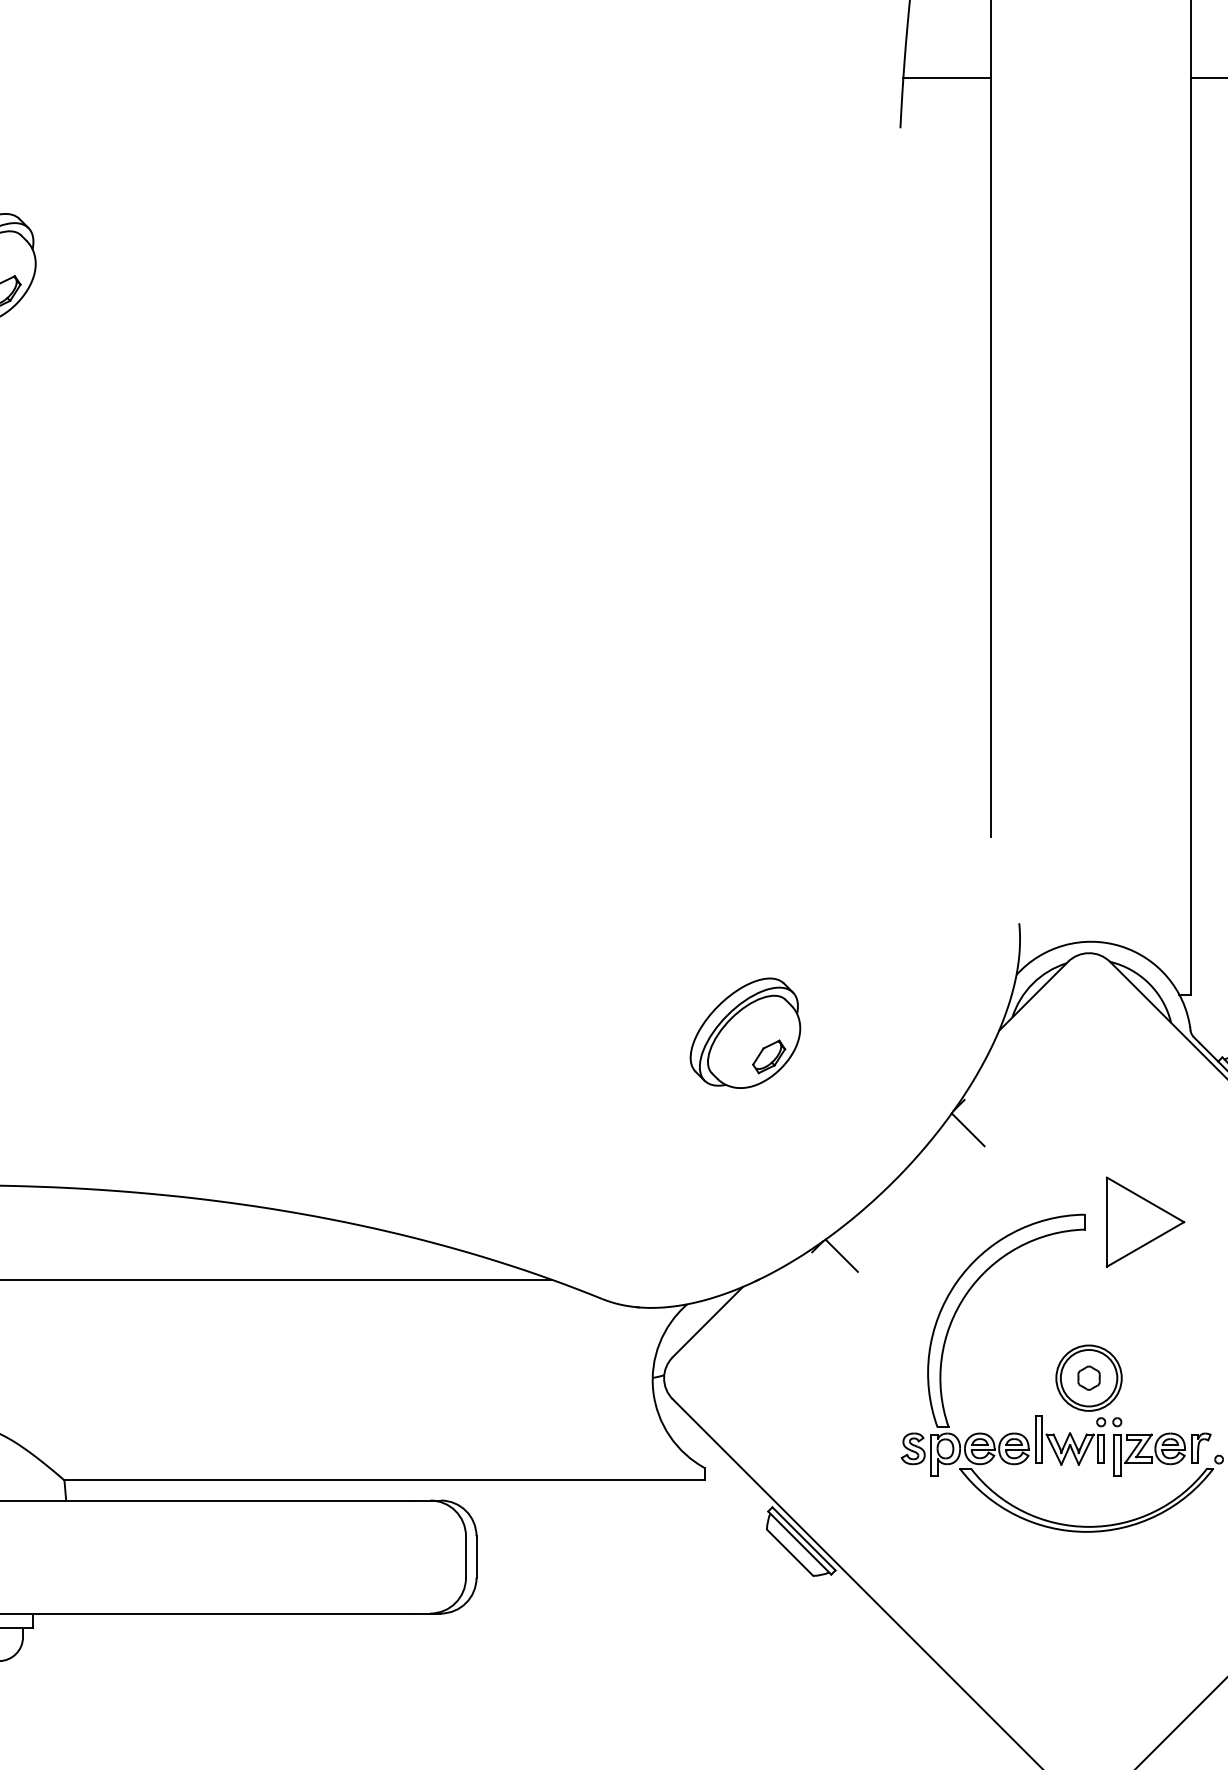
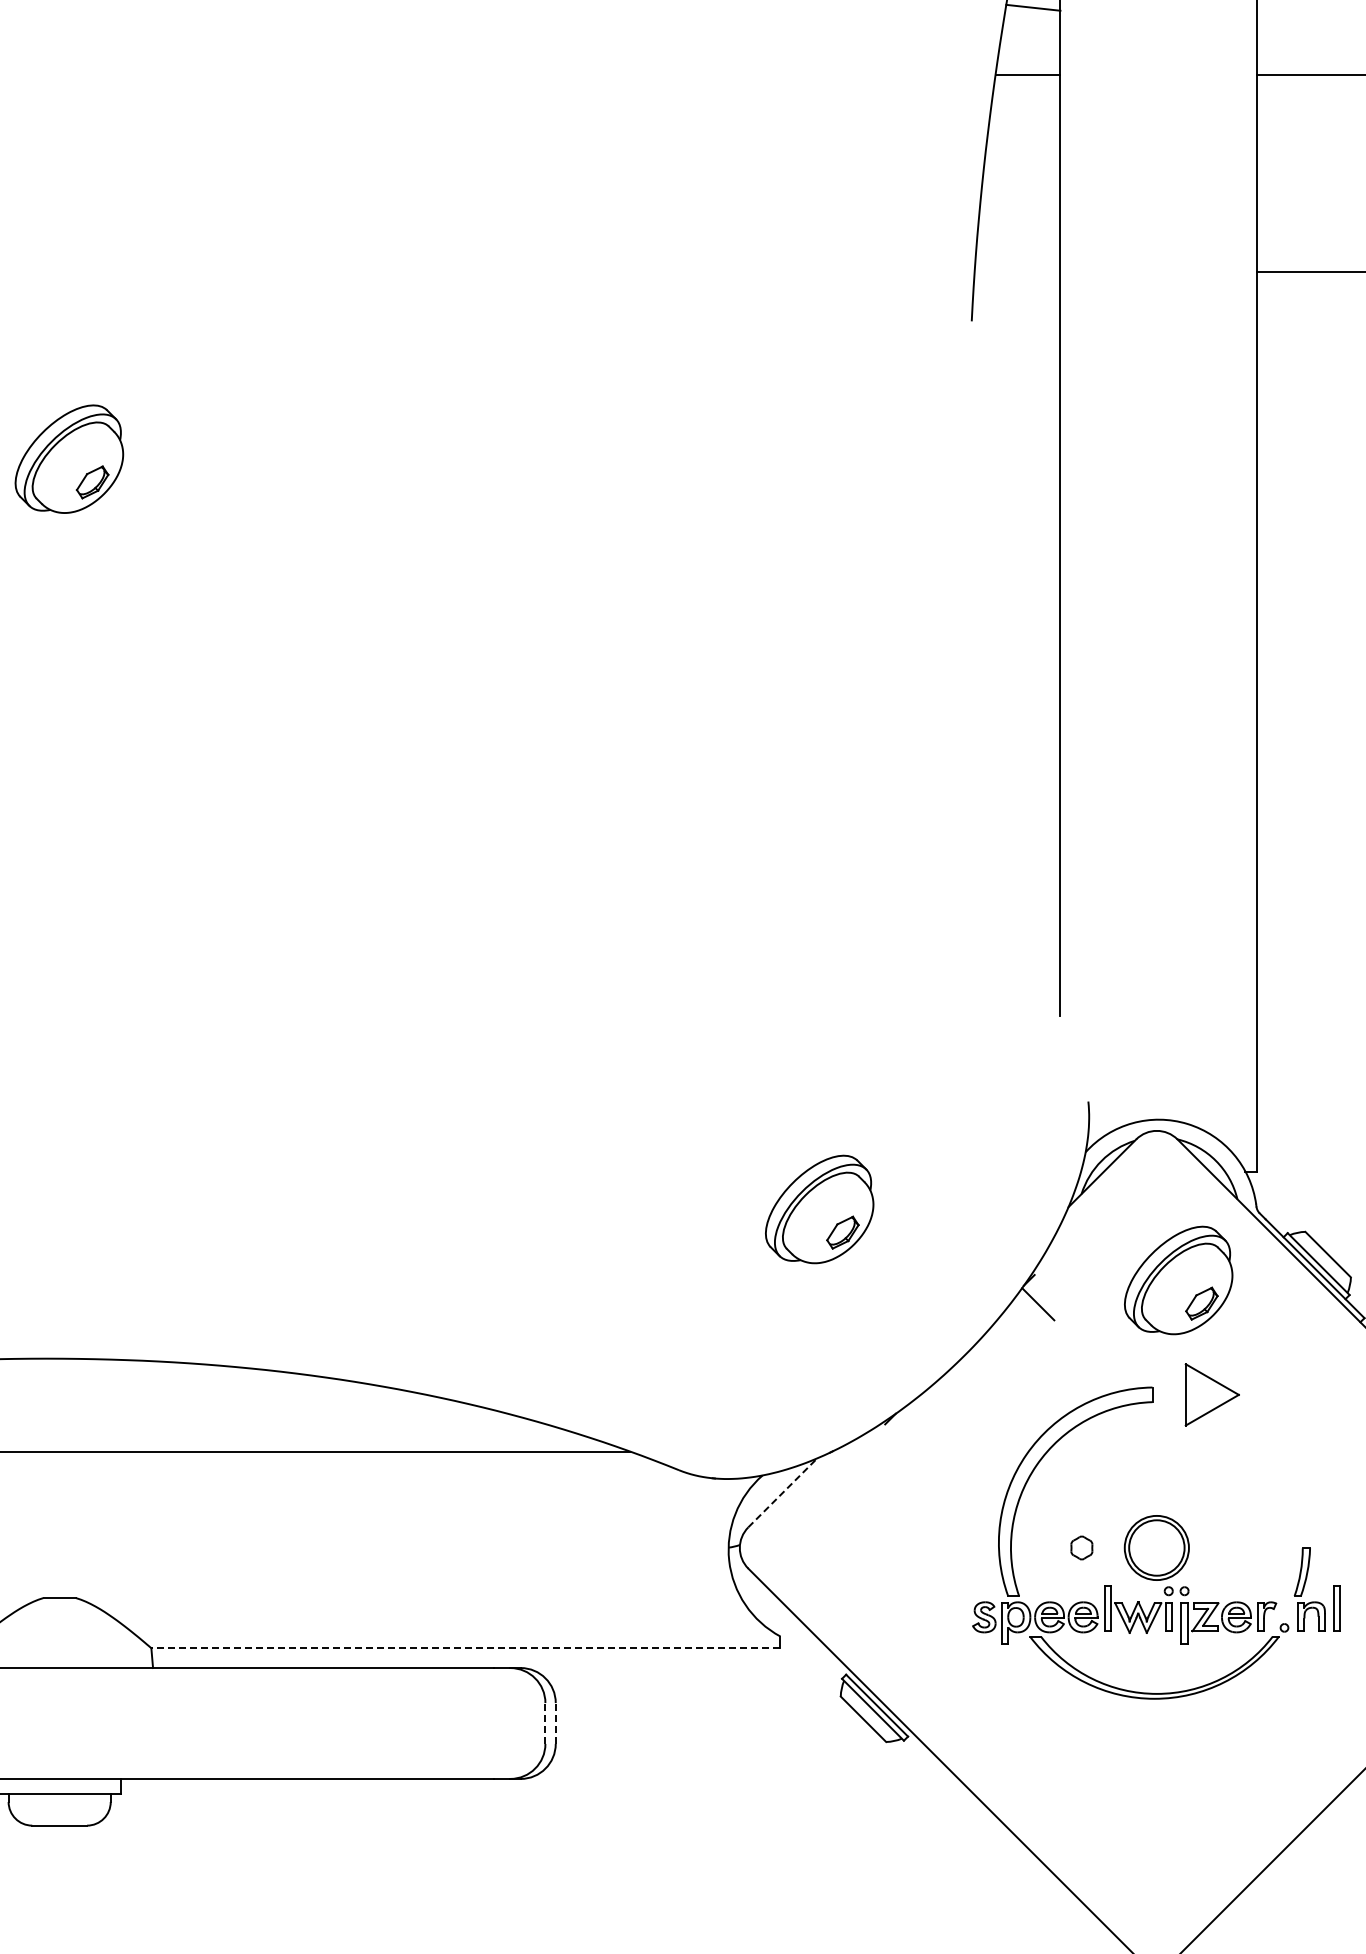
line: (947, 77) -> (1017, 271), removed
part: (1111, 1105) -> (1178, 1280), added
part: (1145, 1221) -> (1212, 1394), size x0.7
line: (842, 1255) -> (914, 1427), removed
line: (707, 1321) -> (782, 1492), solid -> dashed
part: (1088, 1377) -> (1081, 1547), moved
line: (384, 1480) -> (465, 1648), solid -> dashed
line: (466, 1557) -> (545, 1723), solid -> dashed
line: (476, 1557) -> (555, 1723), solid -> dashed

